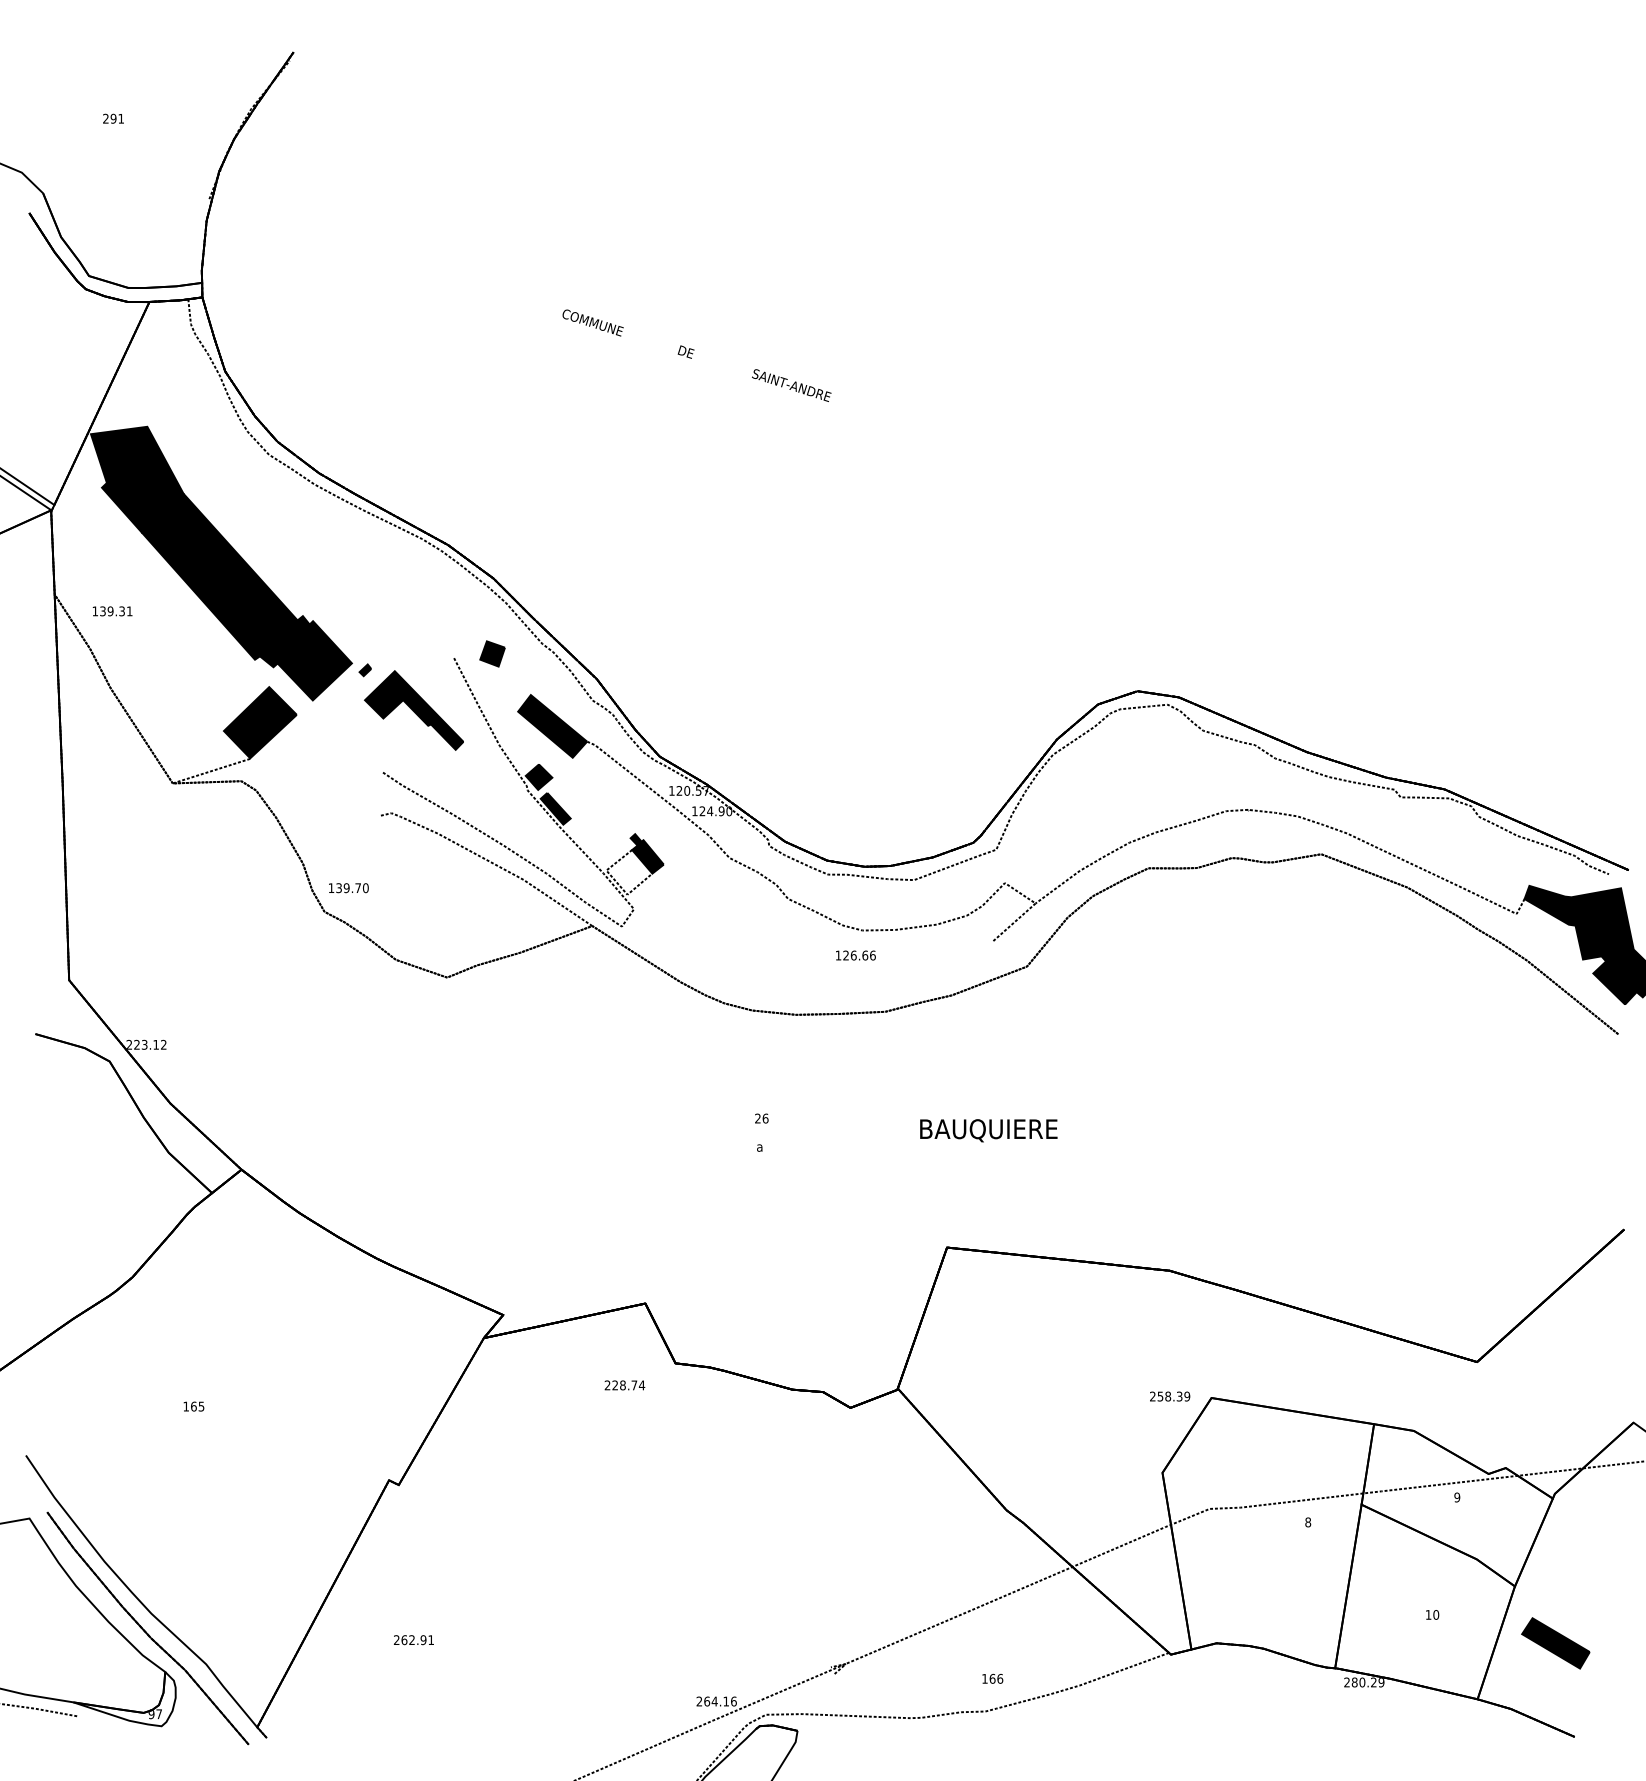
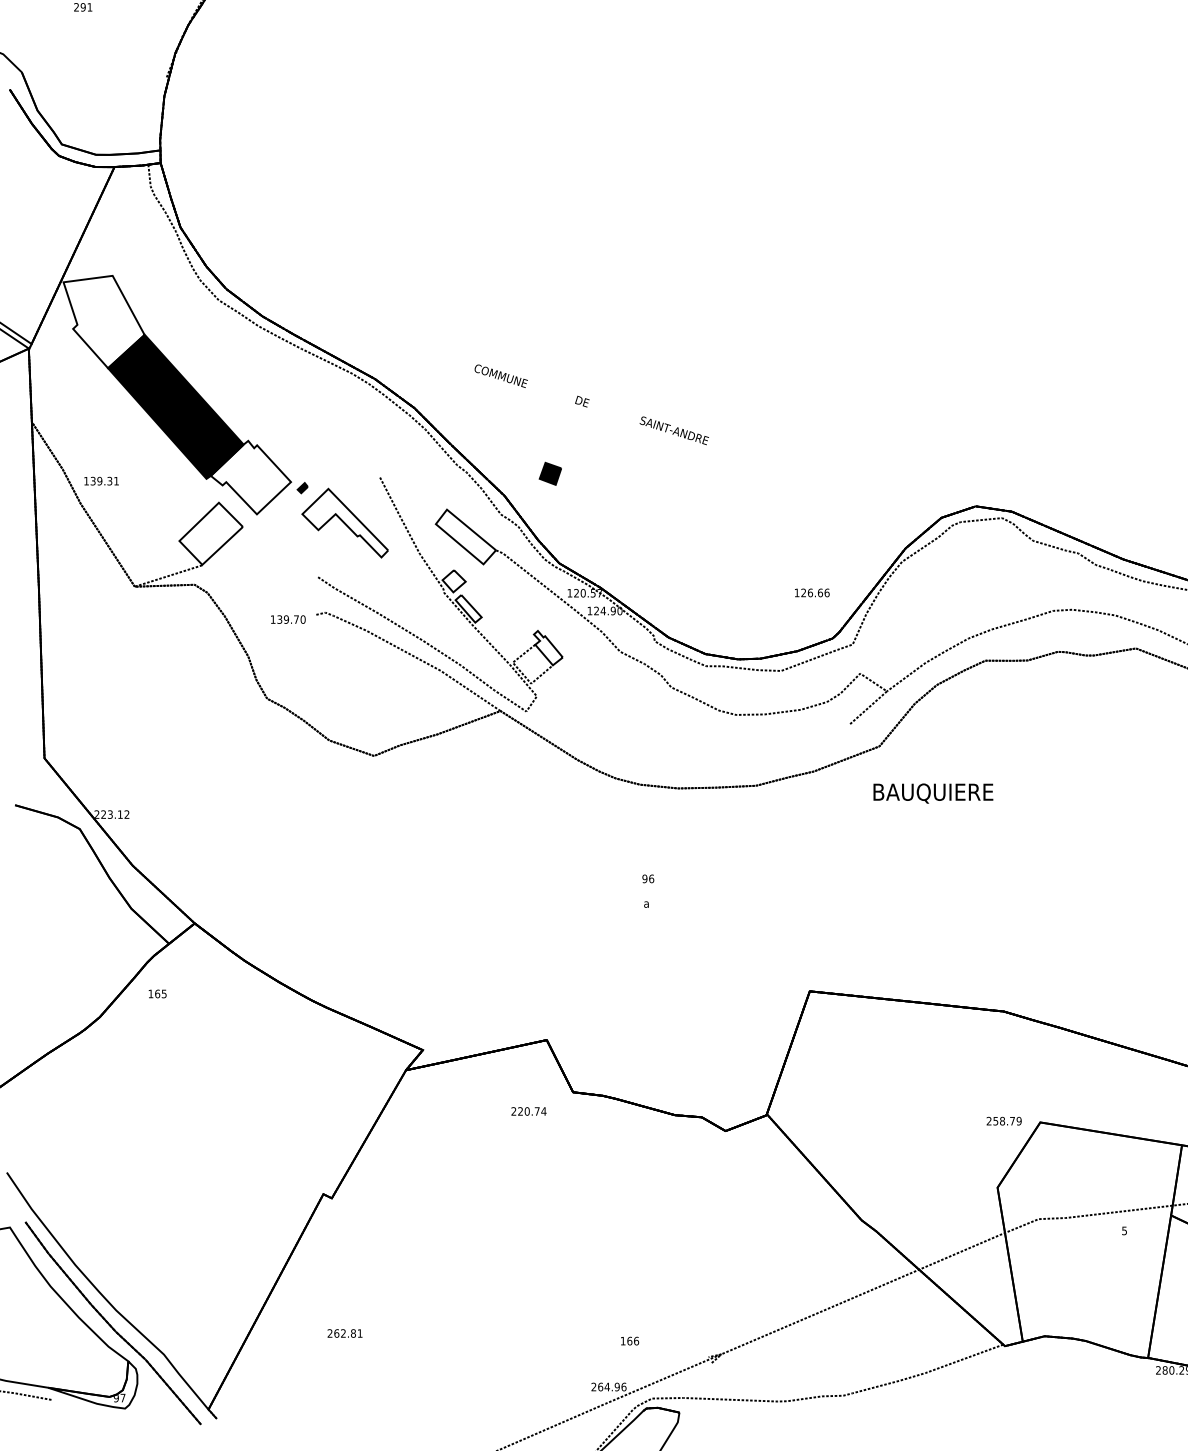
text: (696, 355) -> (591, 404), moved
fill: (137, 479) -> (104, 321), removed
text: (112, 611) -> (101, 481), moved
part: (492, 653) -> (550, 473), moved
fill: (305, 658) -> (250, 477), removed
fill: (414, 710) -> (345, 523), removed
fill: (259, 722) -> (210, 533), removed
fill: (552, 726) -> (465, 537), removed
fill: (538, 776) -> (453, 580), removed
fill: (555, 808) -> (468, 608), removed
fill: (646, 853) -> (547, 647), removed
text: (348, 888) -> (288, 619), moved
text: (855, 955) -> (811, 592), moved
text: (757, 1118) -> (644, 878), 26 -> 96
text: (988, 1130) -> (933, 793), moved
text: (622, 1385) -> (526, 1111), 228.74 -> 220.74
text: (1179, 1396) -> (1012, 1121), 258.39 -> 258.79
text: (193, 1406) -> (157, 993), moved
text: (1308, 1522) -> (1124, 1230), 8 -> 5
text: (423, 1640) -> (353, 1333), 262.91 -> 262.81
text: (992, 1678) -> (629, 1340), moved
text: (726, 1701) -> (617, 1387), 264.16 -> 264.96

